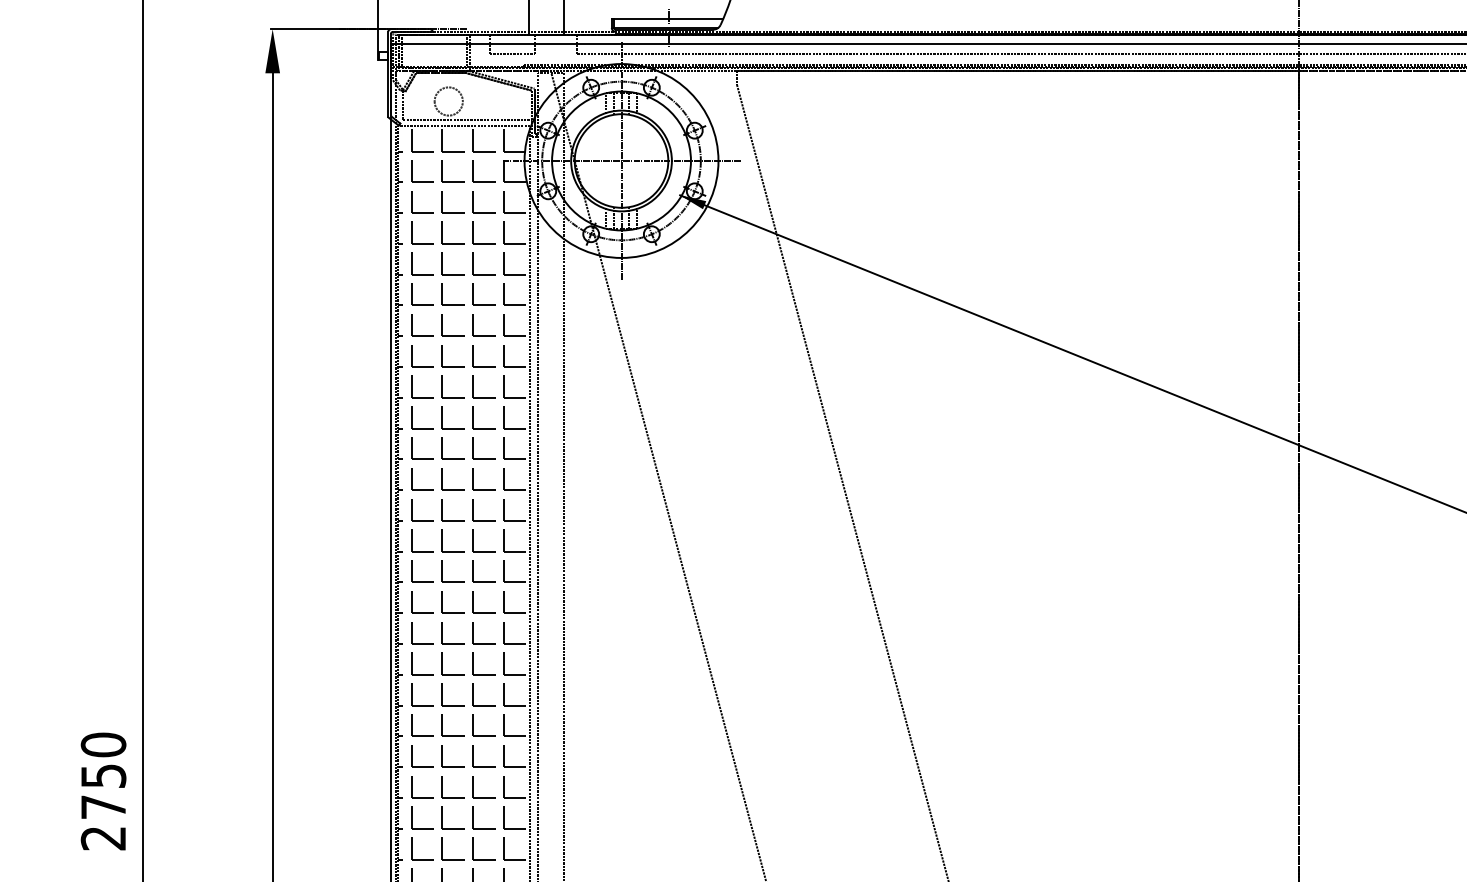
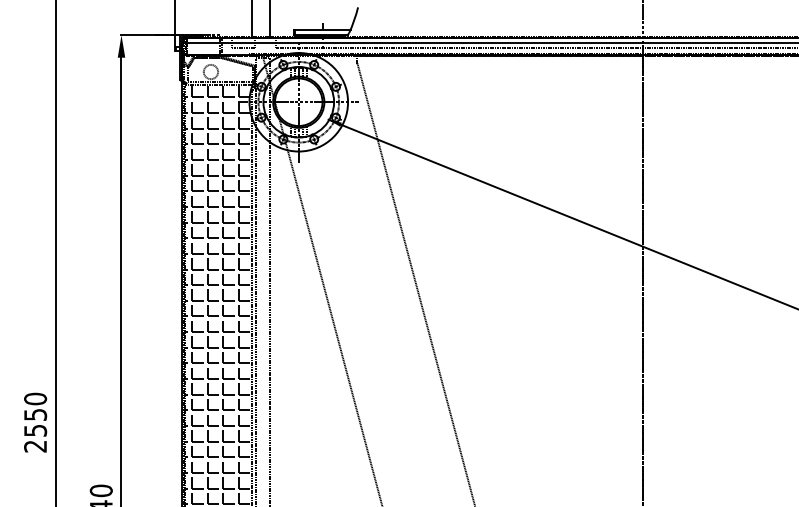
text: (103, 806) -> (35, 430), 2750 -> 2550

